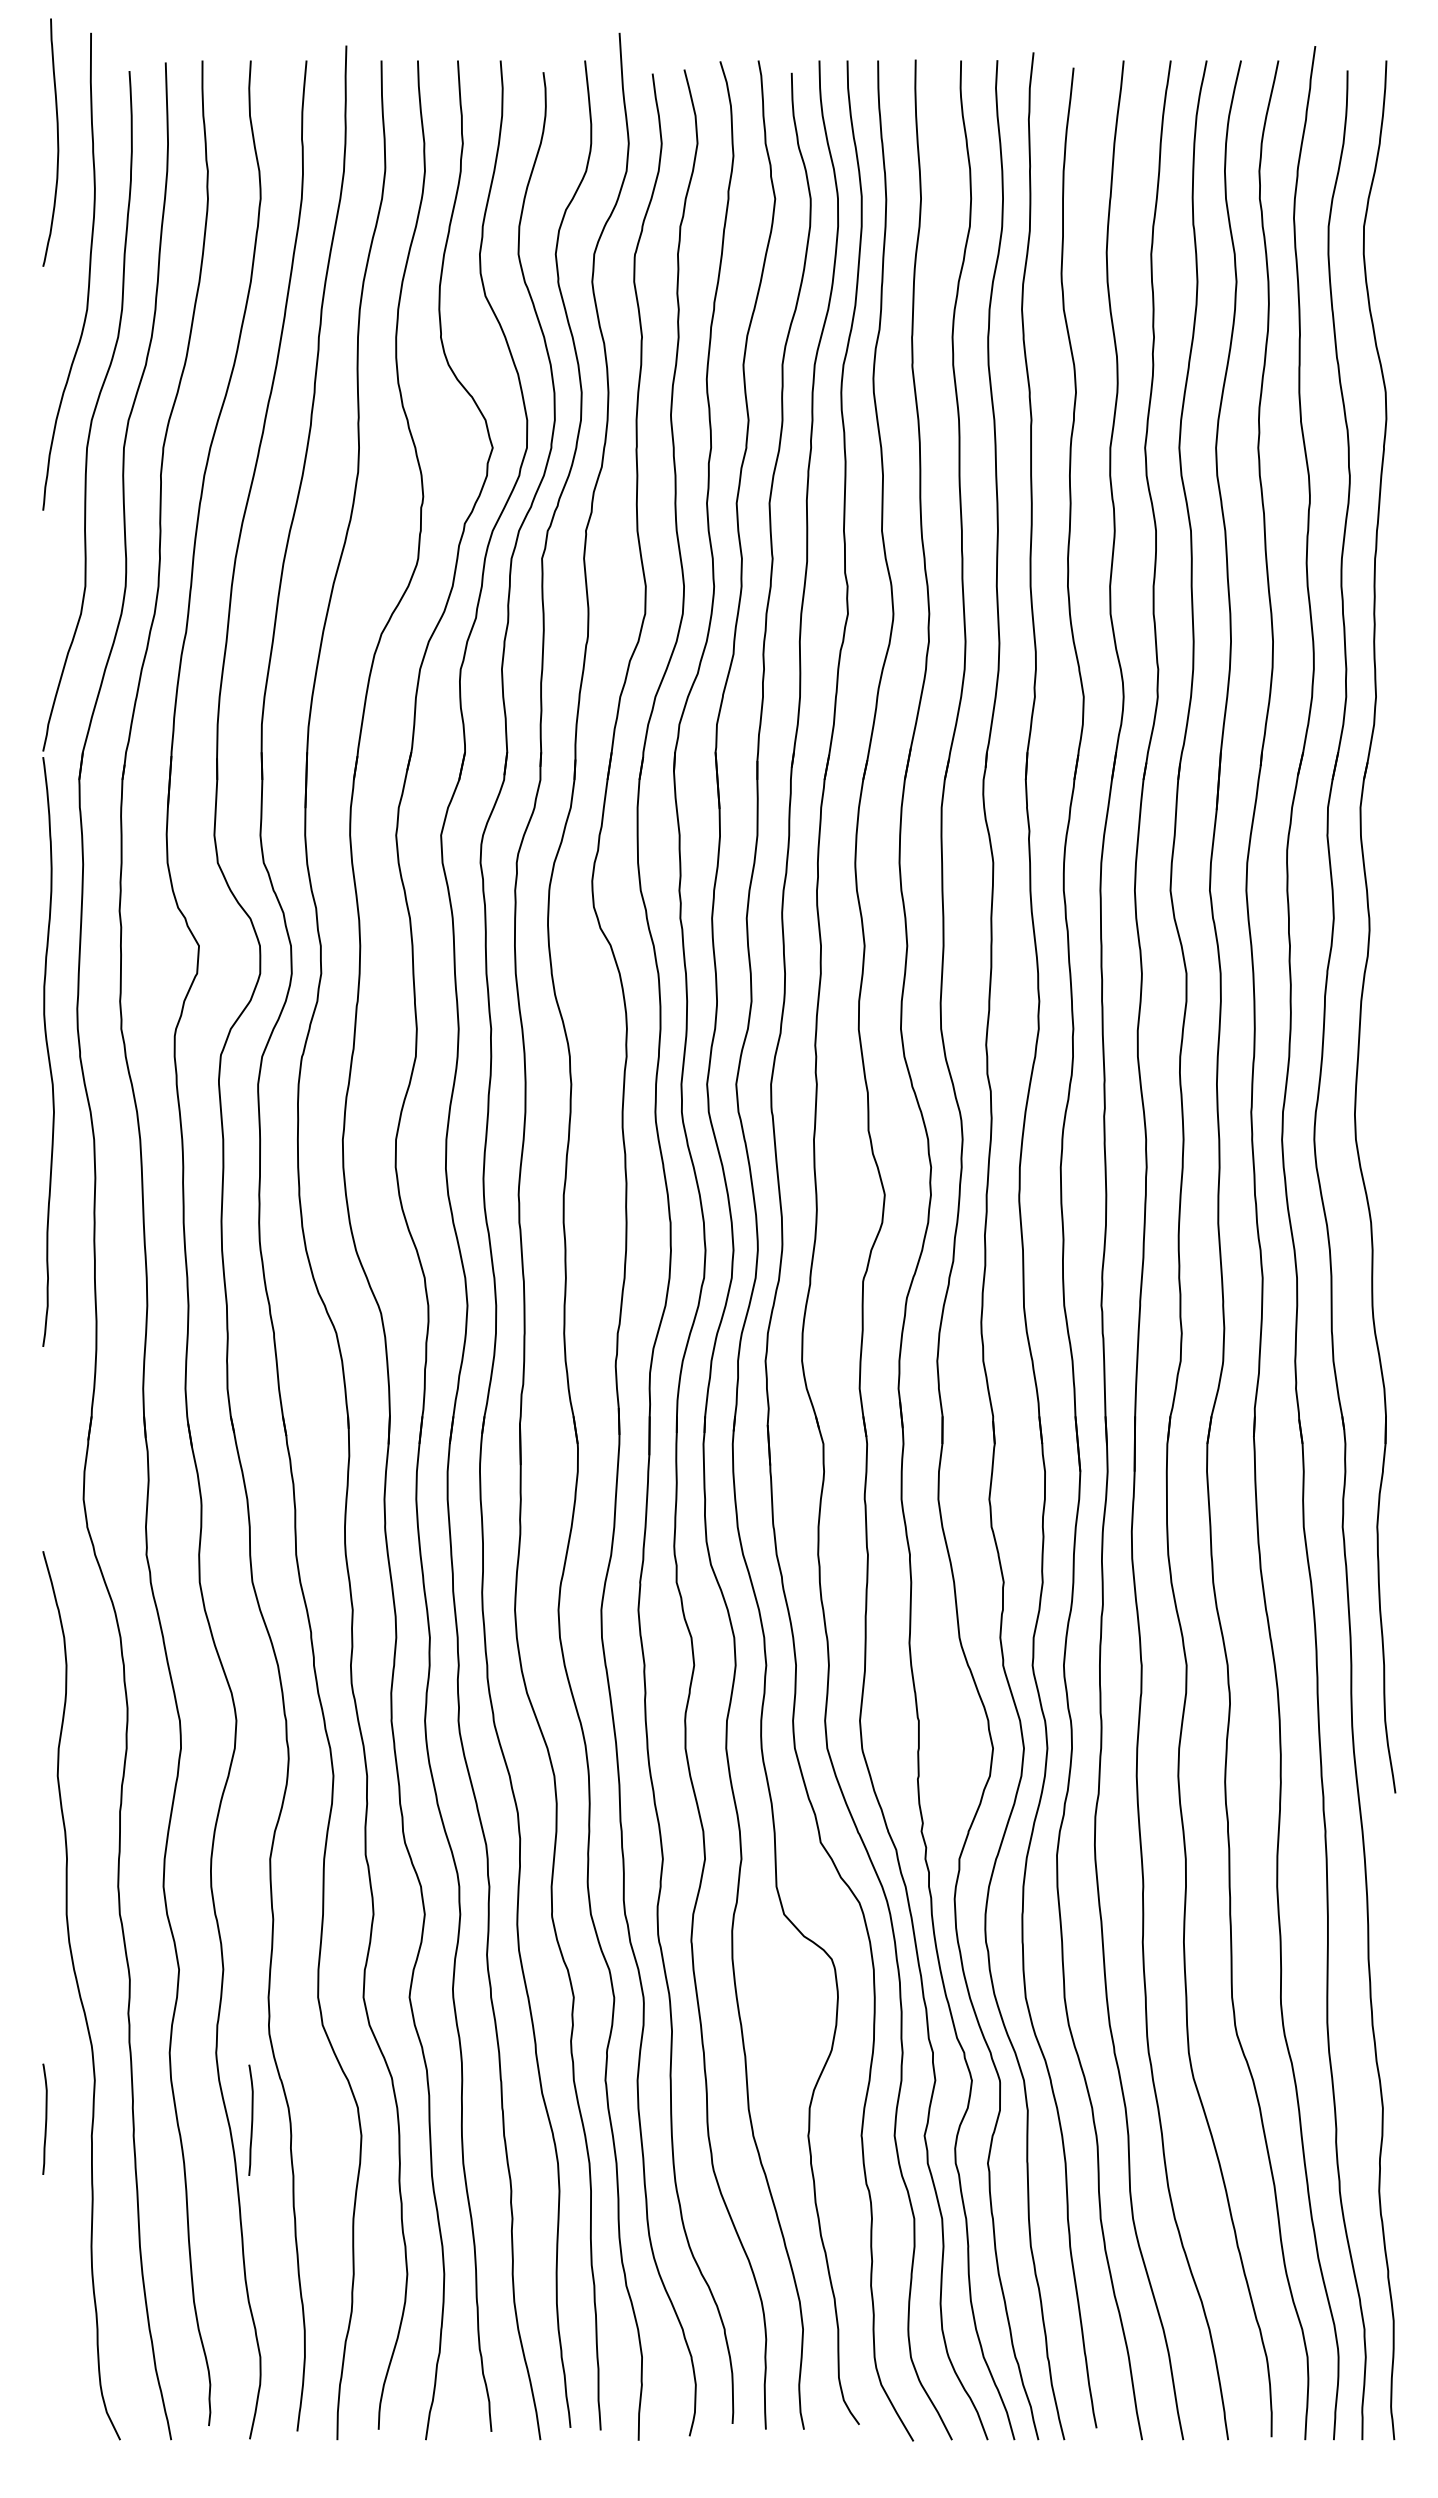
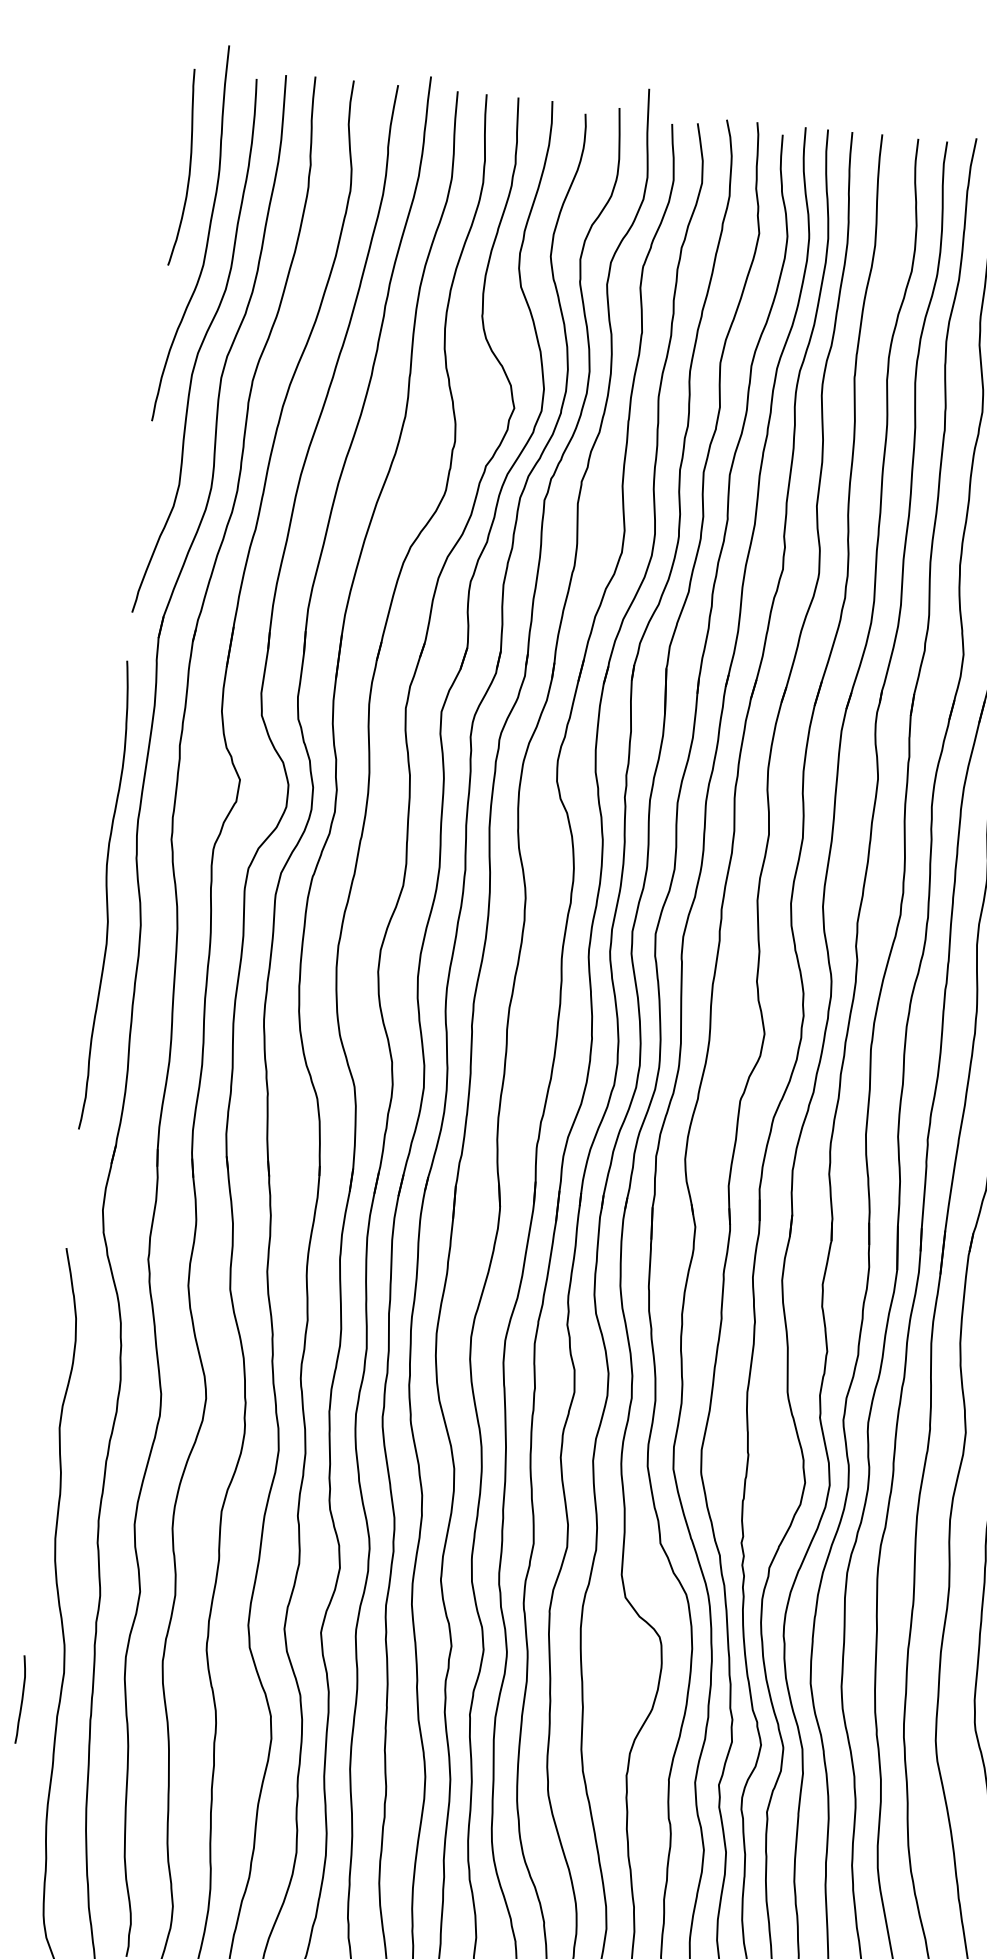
curve: (57, 142) -> (189, 167), moved
curve: (48, 1051) -> (107, 895), moved
curve: (251, 2119) -> (185, 1716), removed

